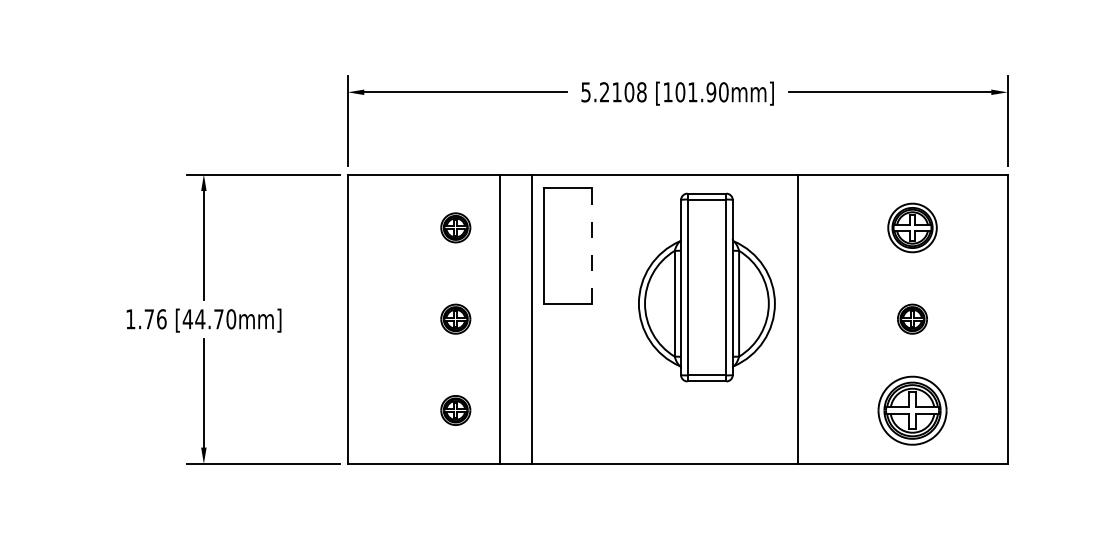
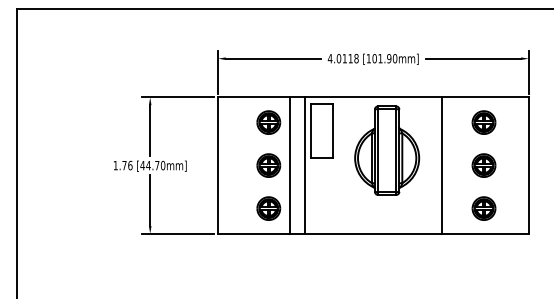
text: (605, 91) -> (339, 58), 5.2108 -> 4.0118
part: (455, 227) -> (268, 122), size x1.67
line: (590, 244) -> (332, 130), dashed -> solid
part: (455, 319) -> (268, 165), size x1.67
line: (796, 319) -> (441, 165), moved
part: (911, 319) -> (483, 165), size x1.67
part: (455, 410) -> (268, 208), size x1.67
part: (911, 410) -> (483, 208), size x0.71

